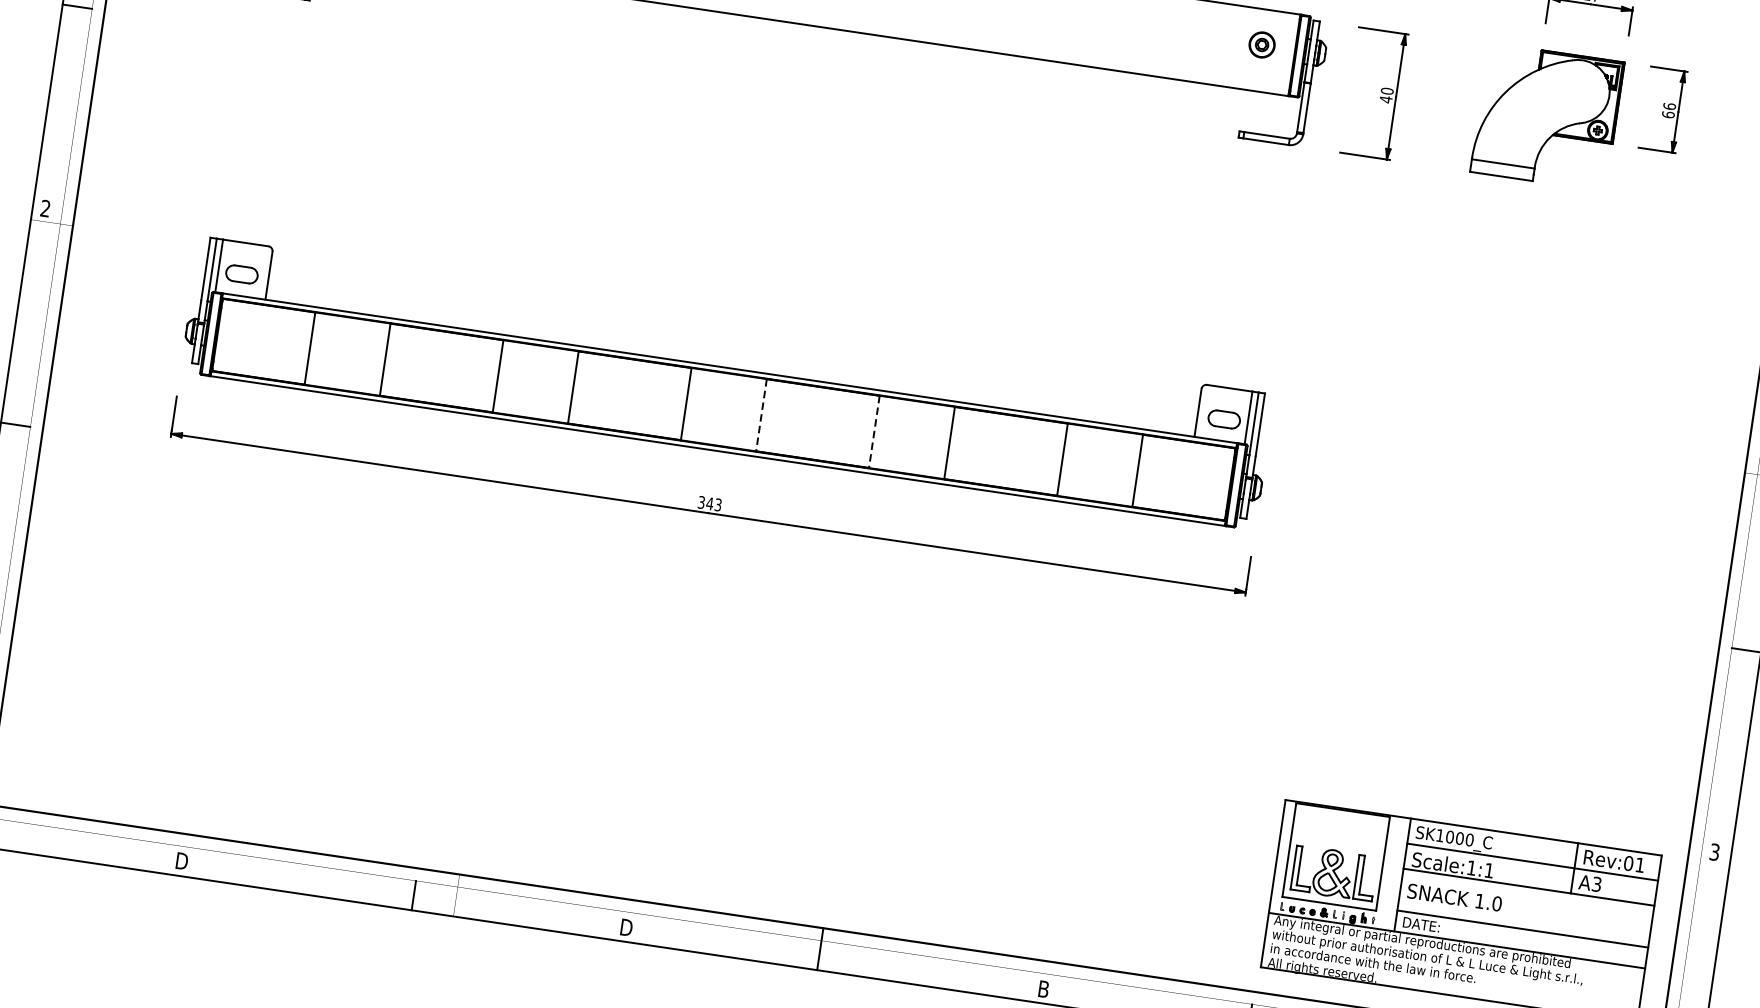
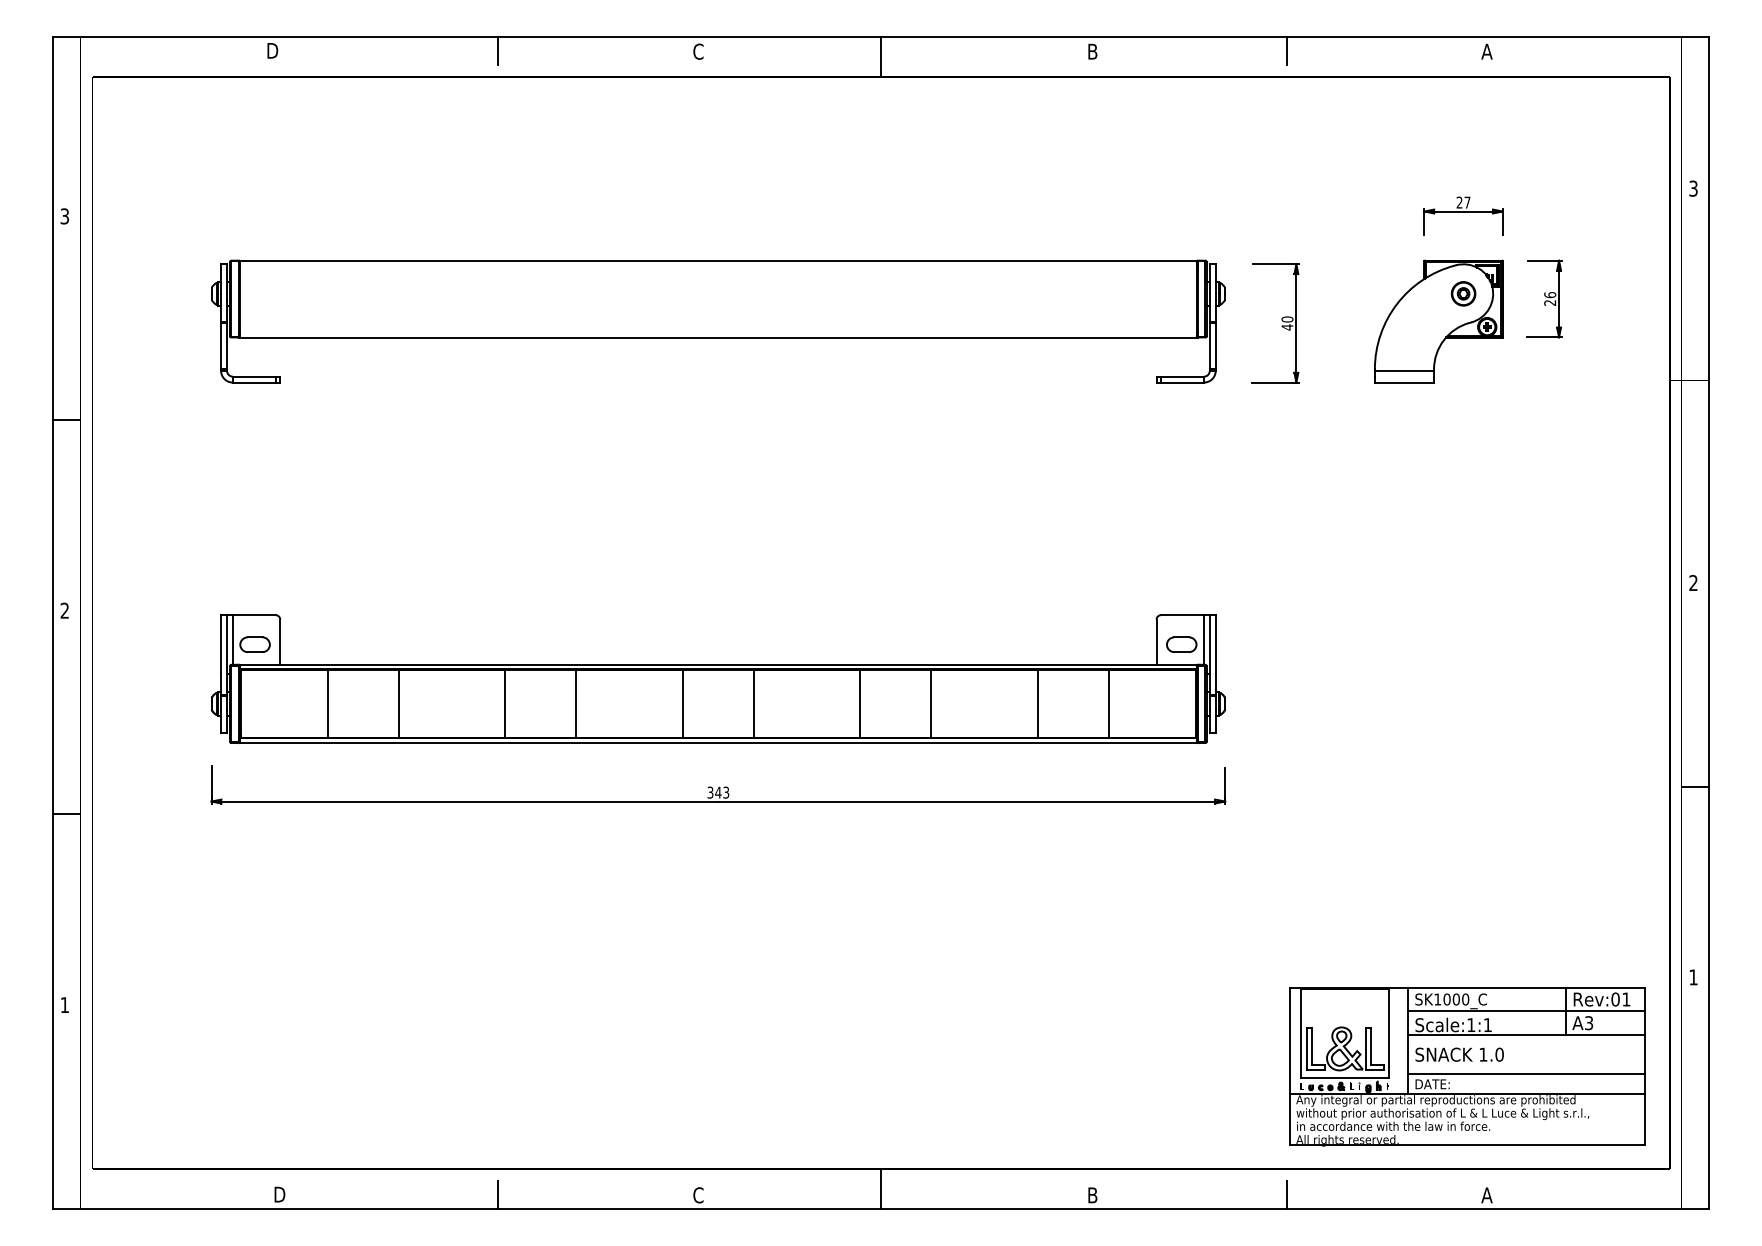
part: (1262, 44) -> (1463, 293), moved
text: (1668, 114) -> (1550, 302), 66 -> 26
line: (760, 415) -> (753, 704), dashed -> solid
line: (874, 432) -> (860, 704), dashed -> solid
text: (1714, 852) -> (1693, 977), 3 -> 1
text: (625, 927) -> (698, 1195), D -> C

